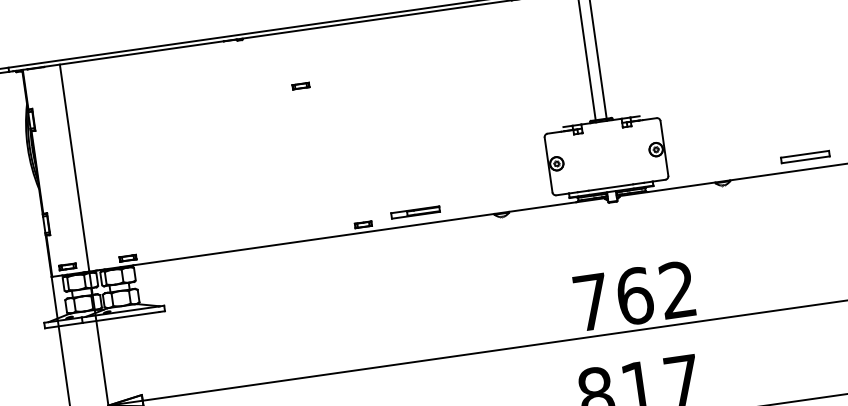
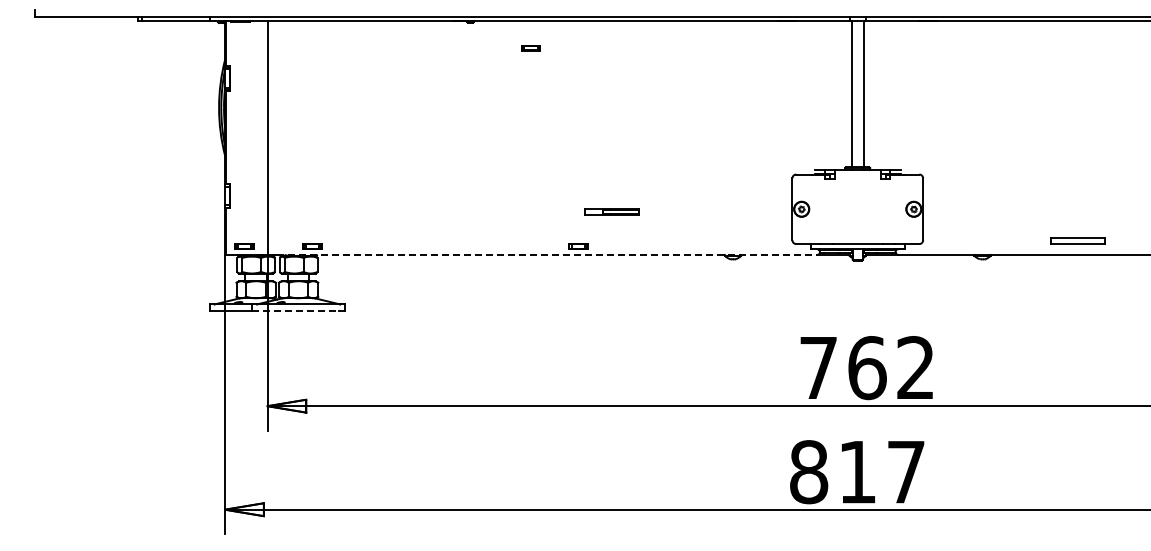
part: (300, 86) -> (530, 48), moved
part: (415, 212) -> (611, 211), moved
line: (337, 235) -> (547, 254), solid -> dashed
line: (121, 317) -> (296, 310), solid -> dashed

